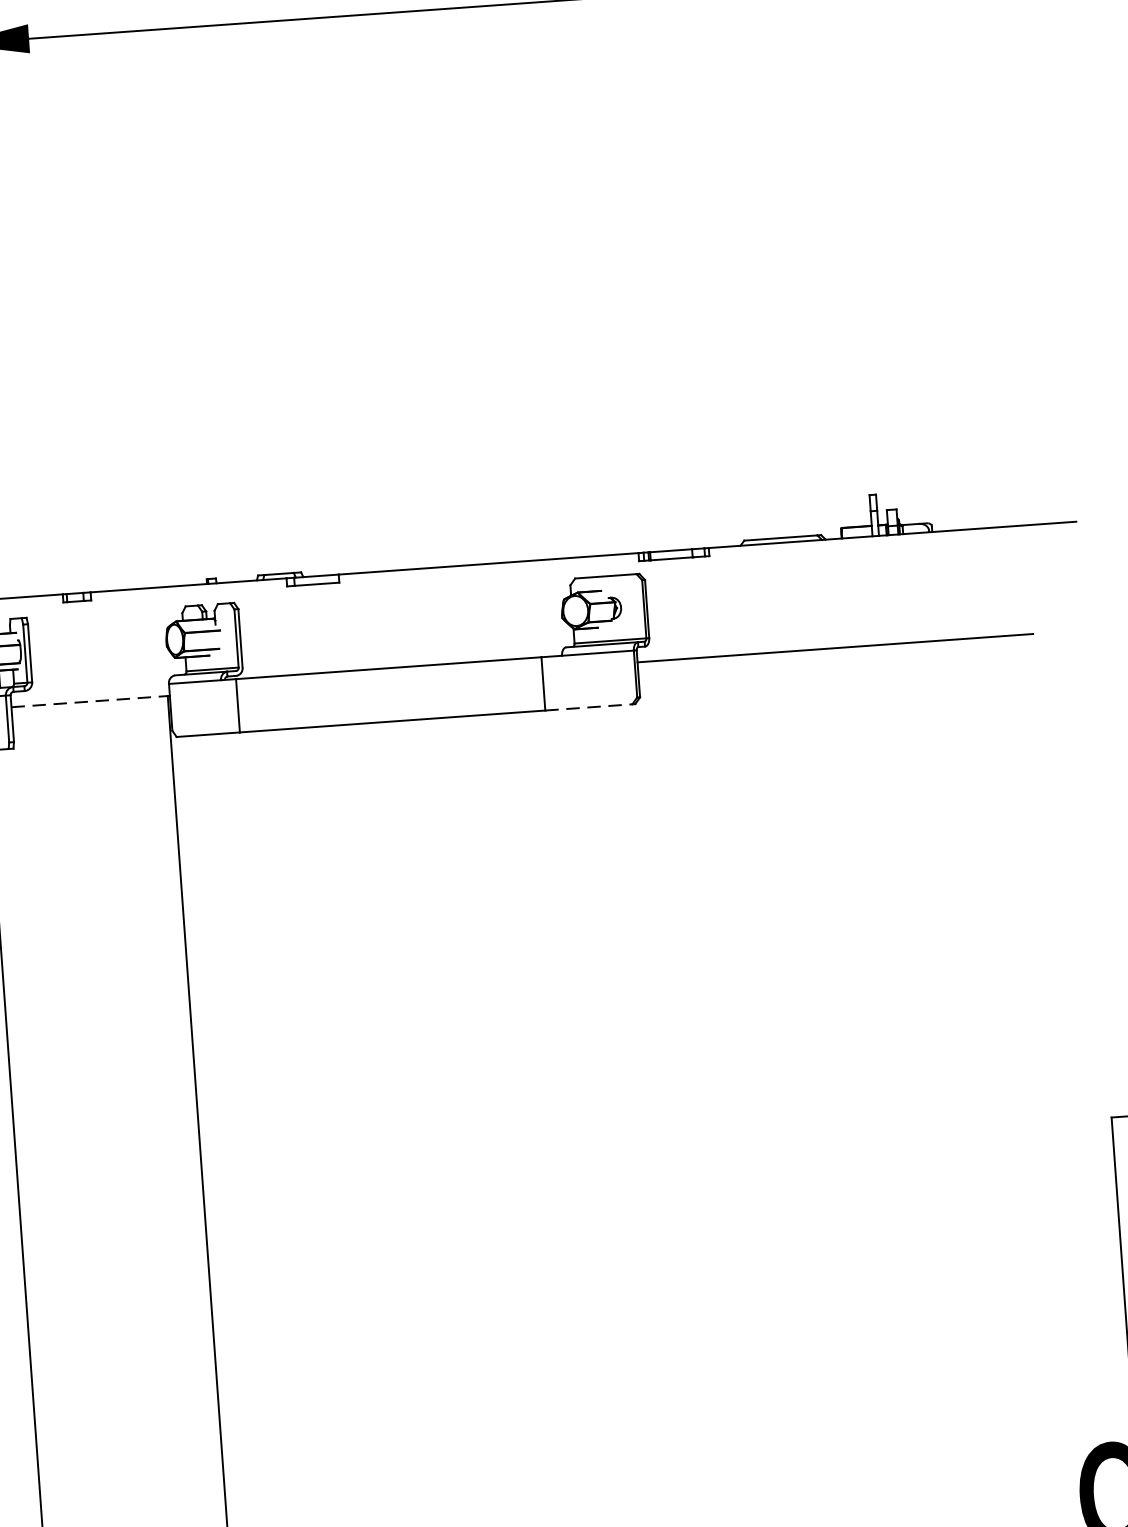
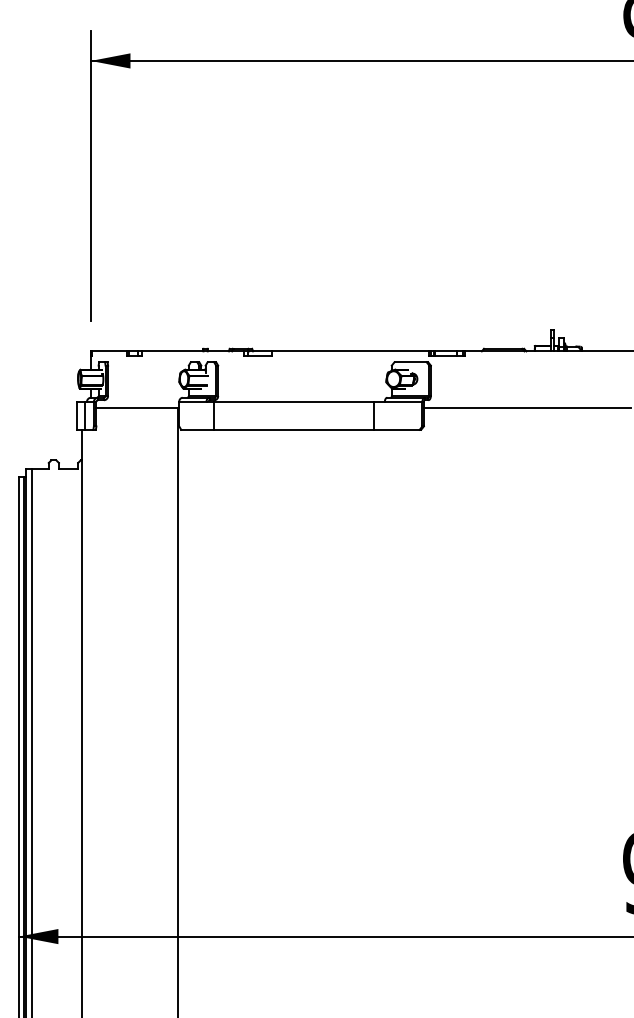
line: (90, 702) -> (137, 408), dashed -> solid
line: (588, 706) -> (396, 429), dashed -> solid

